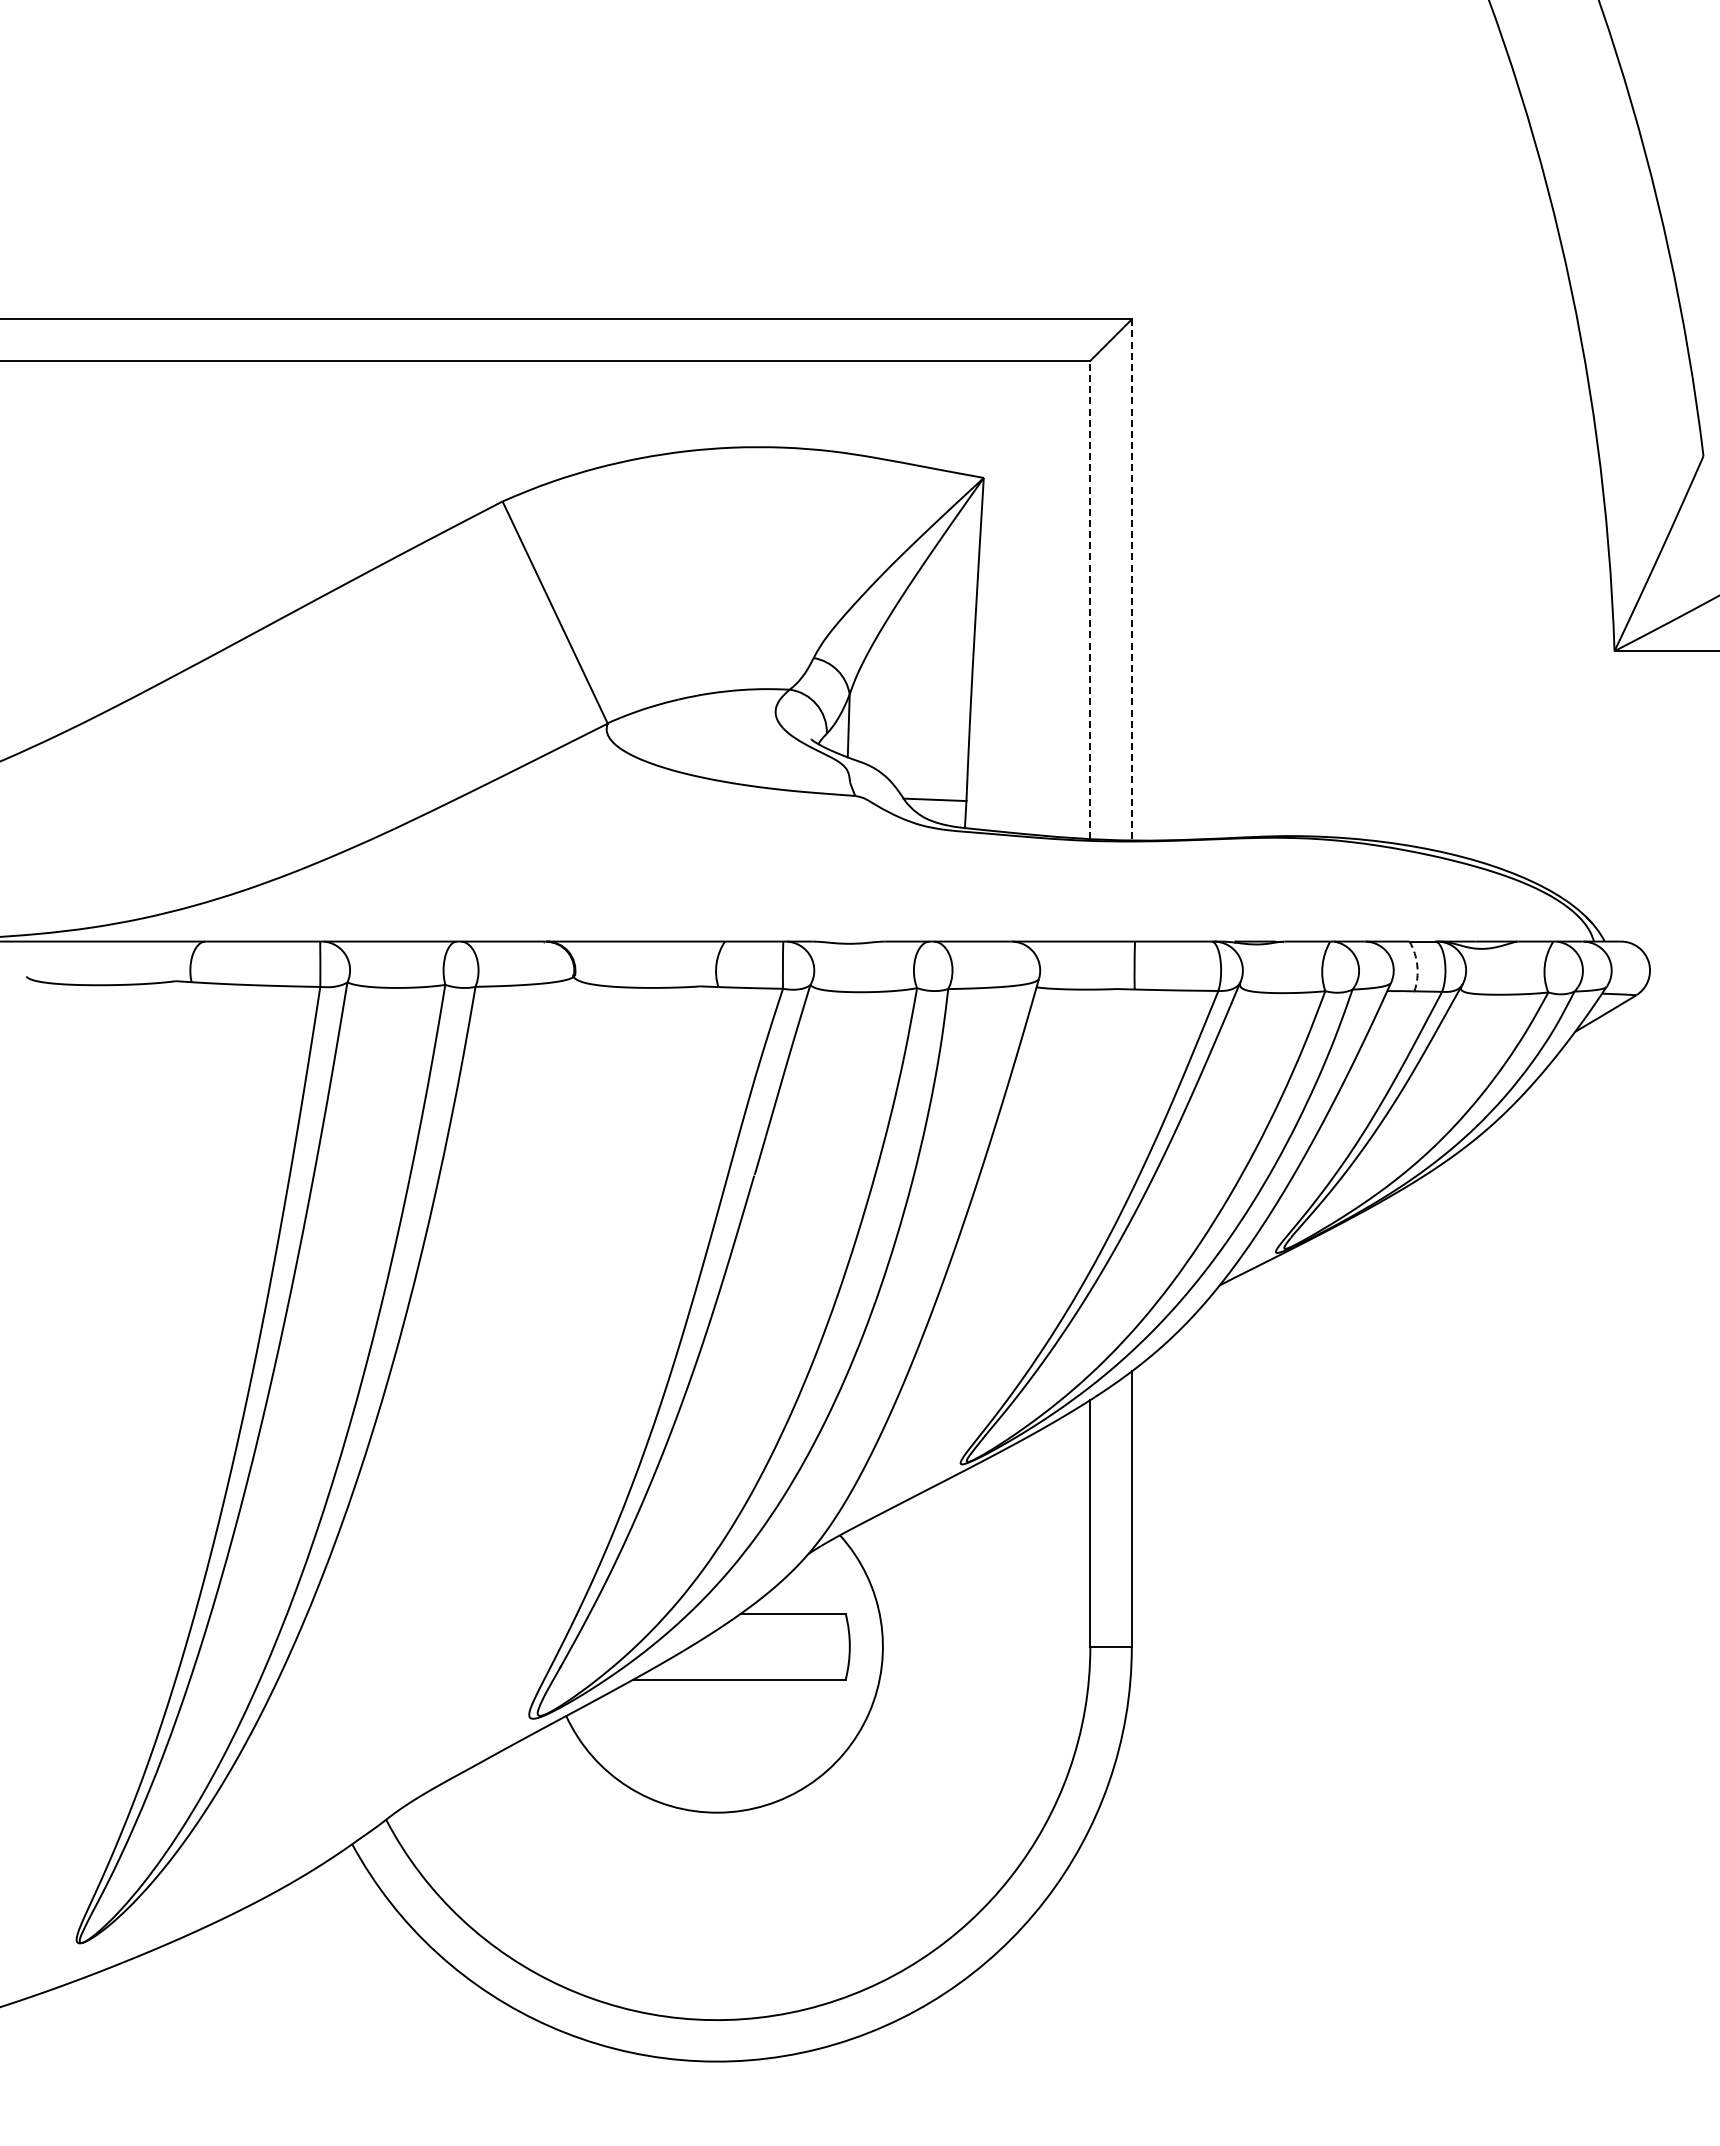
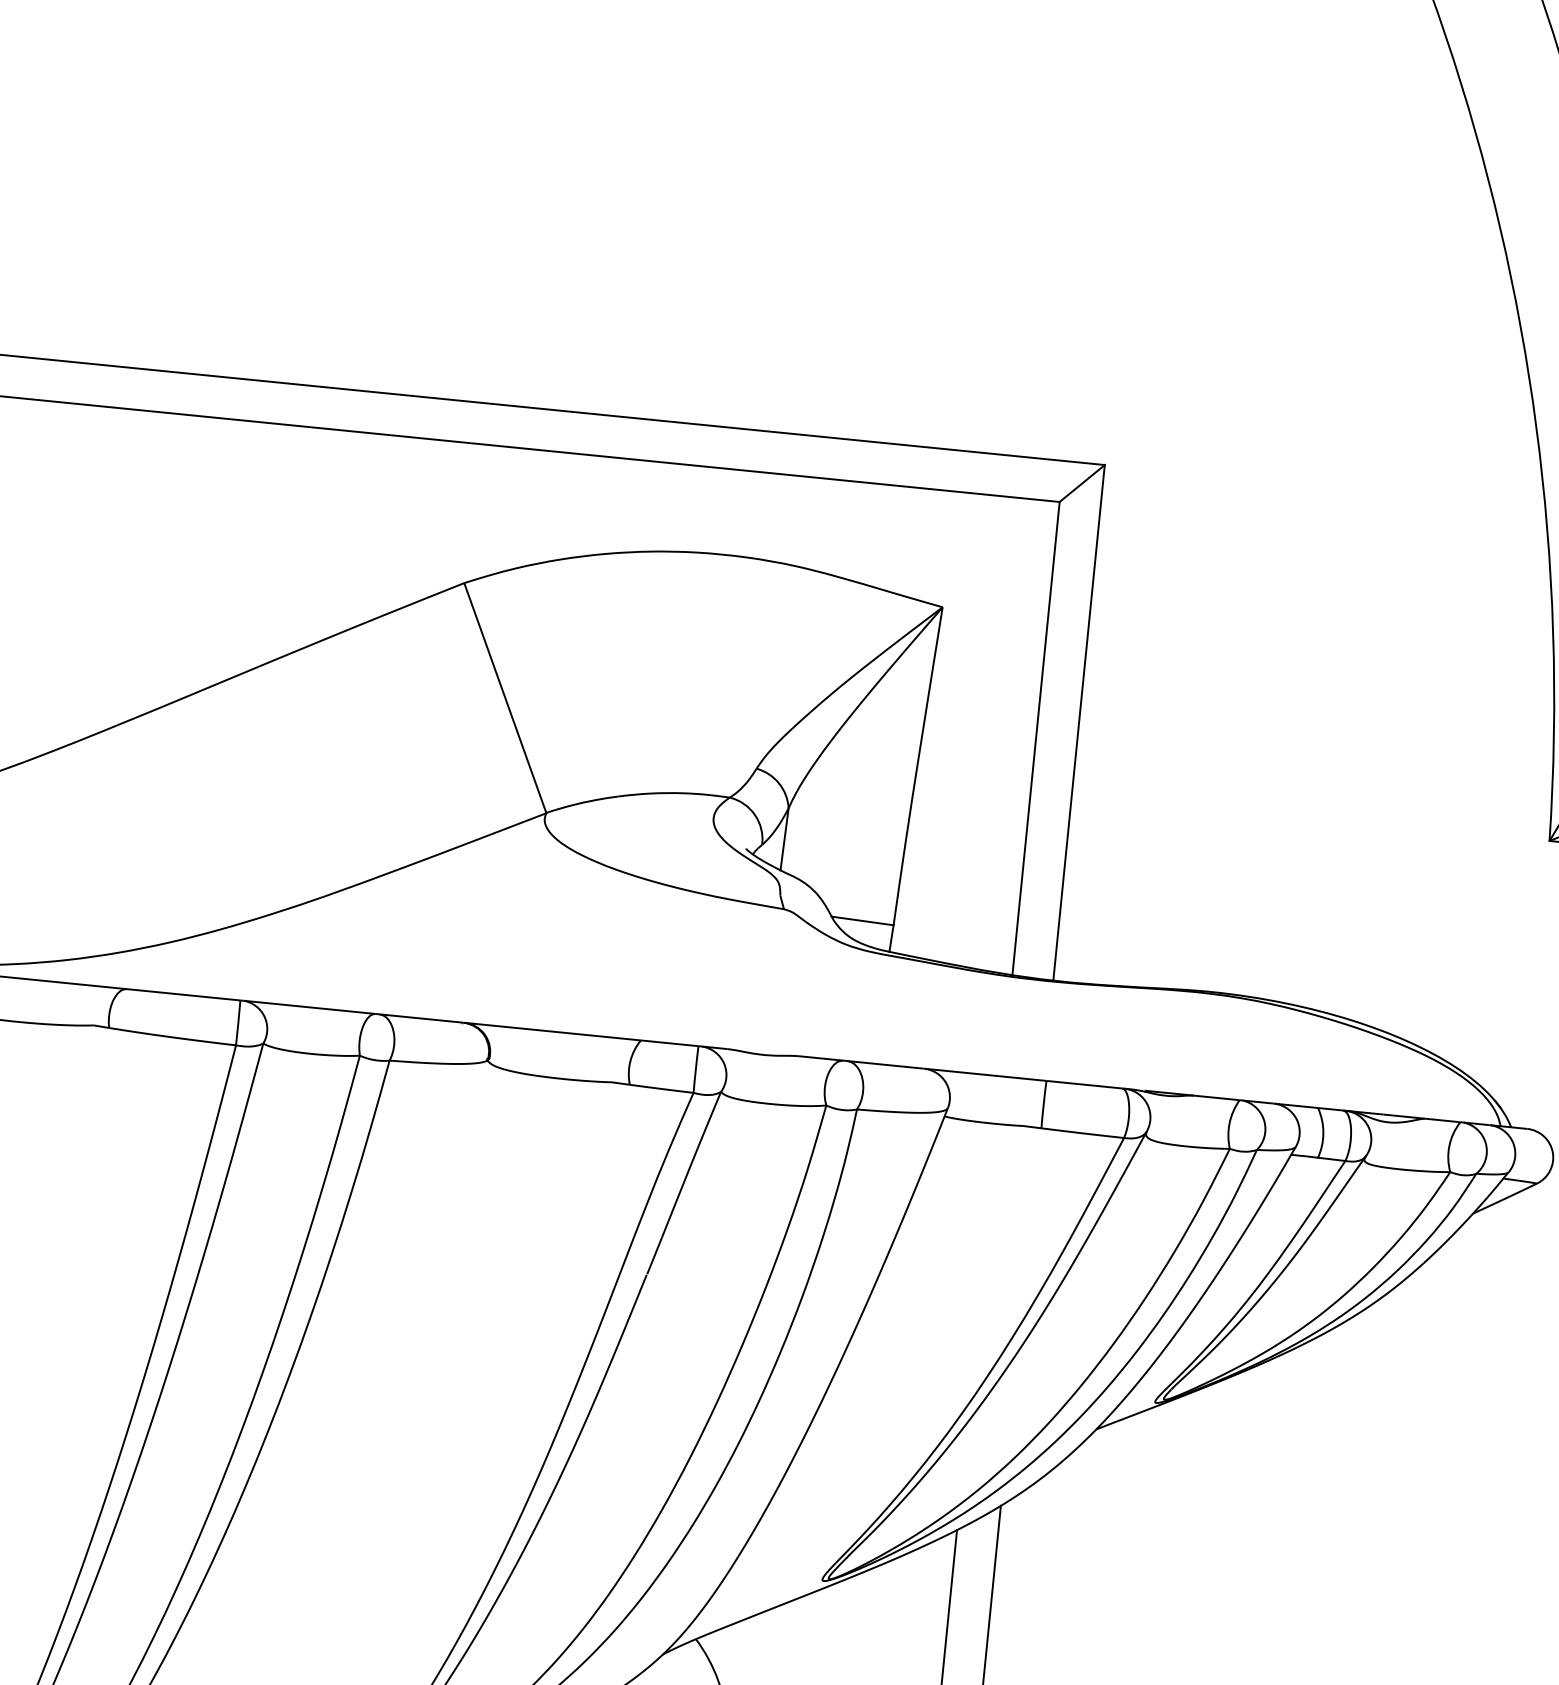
line: (1131, 579) -> (1078, 722), dashed -> solid
line: (1090, 599) -> (1036, 738), dashed -> solid
arc: (1417, 965) -> (1323, 1132), dashed -> solid

